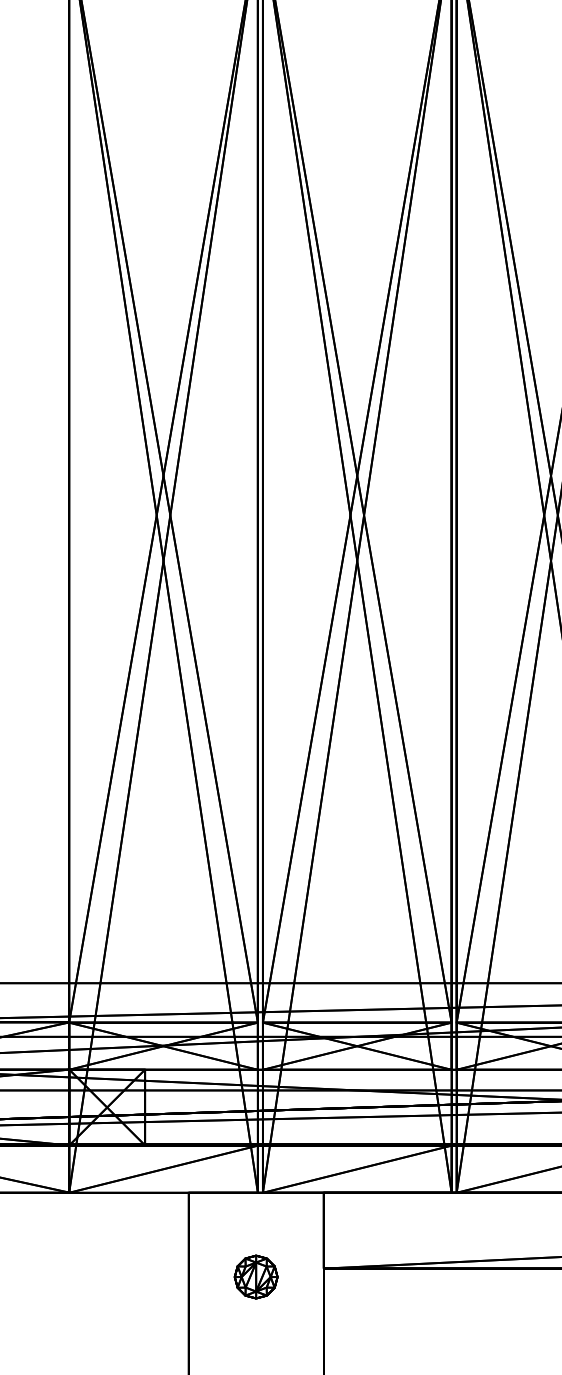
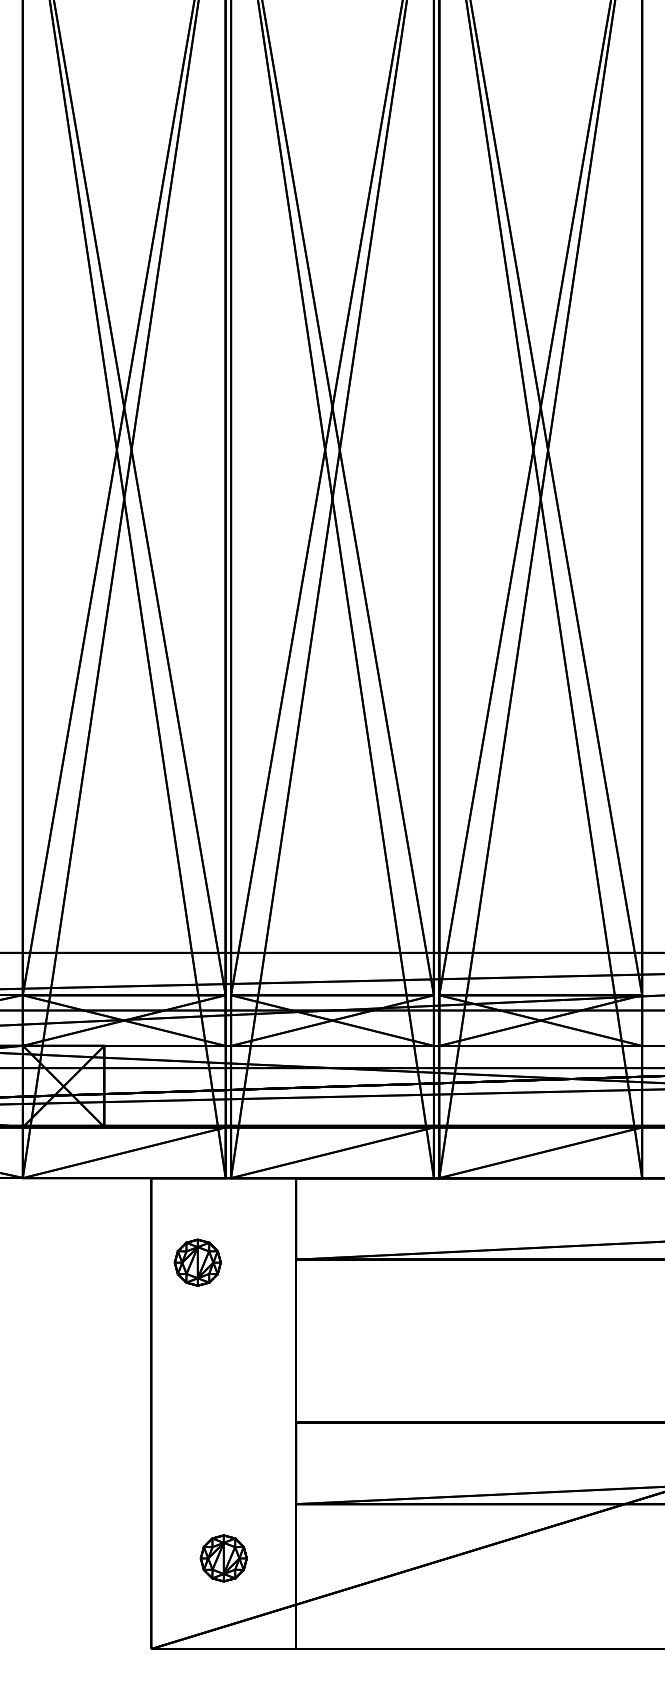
part: (255, 1276) -> (197, 1262), moved

